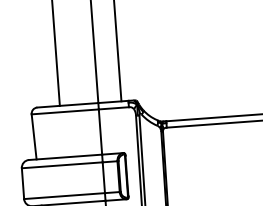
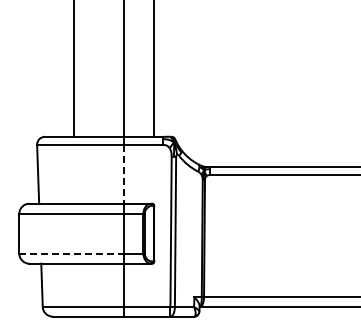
line: (100, 132) -> (124, 174), solid -> dashed
line: (65, 195) -> (72, 253), solid -> dashed

